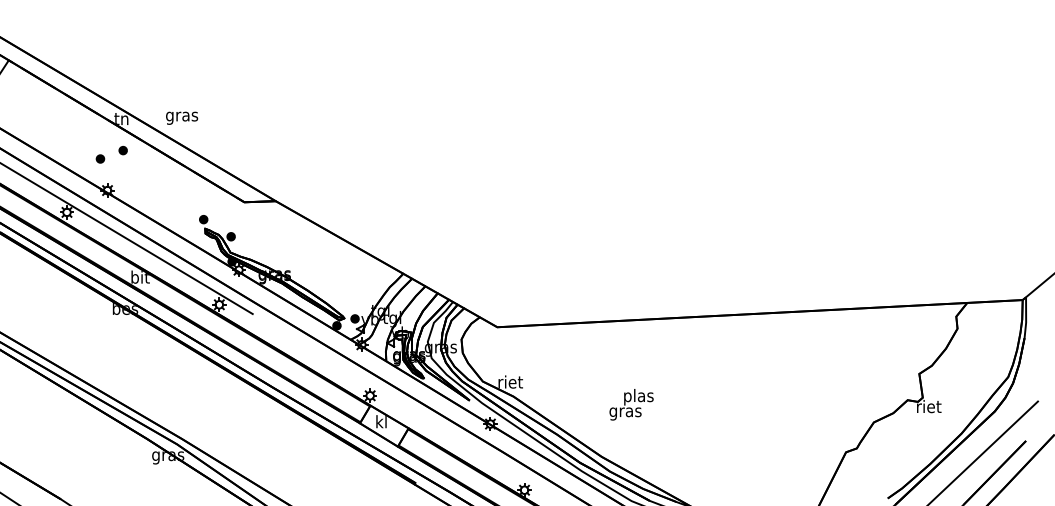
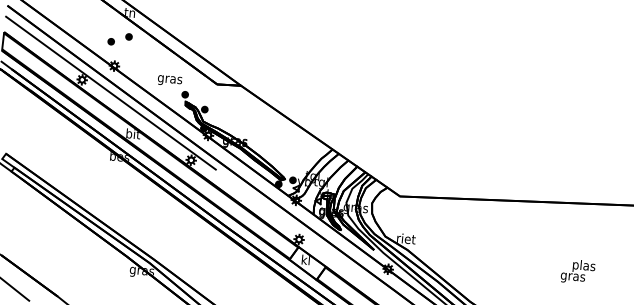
text: (182, 117) -> (170, 80), moved
text: (631, 404) -> (578, 271), moved

